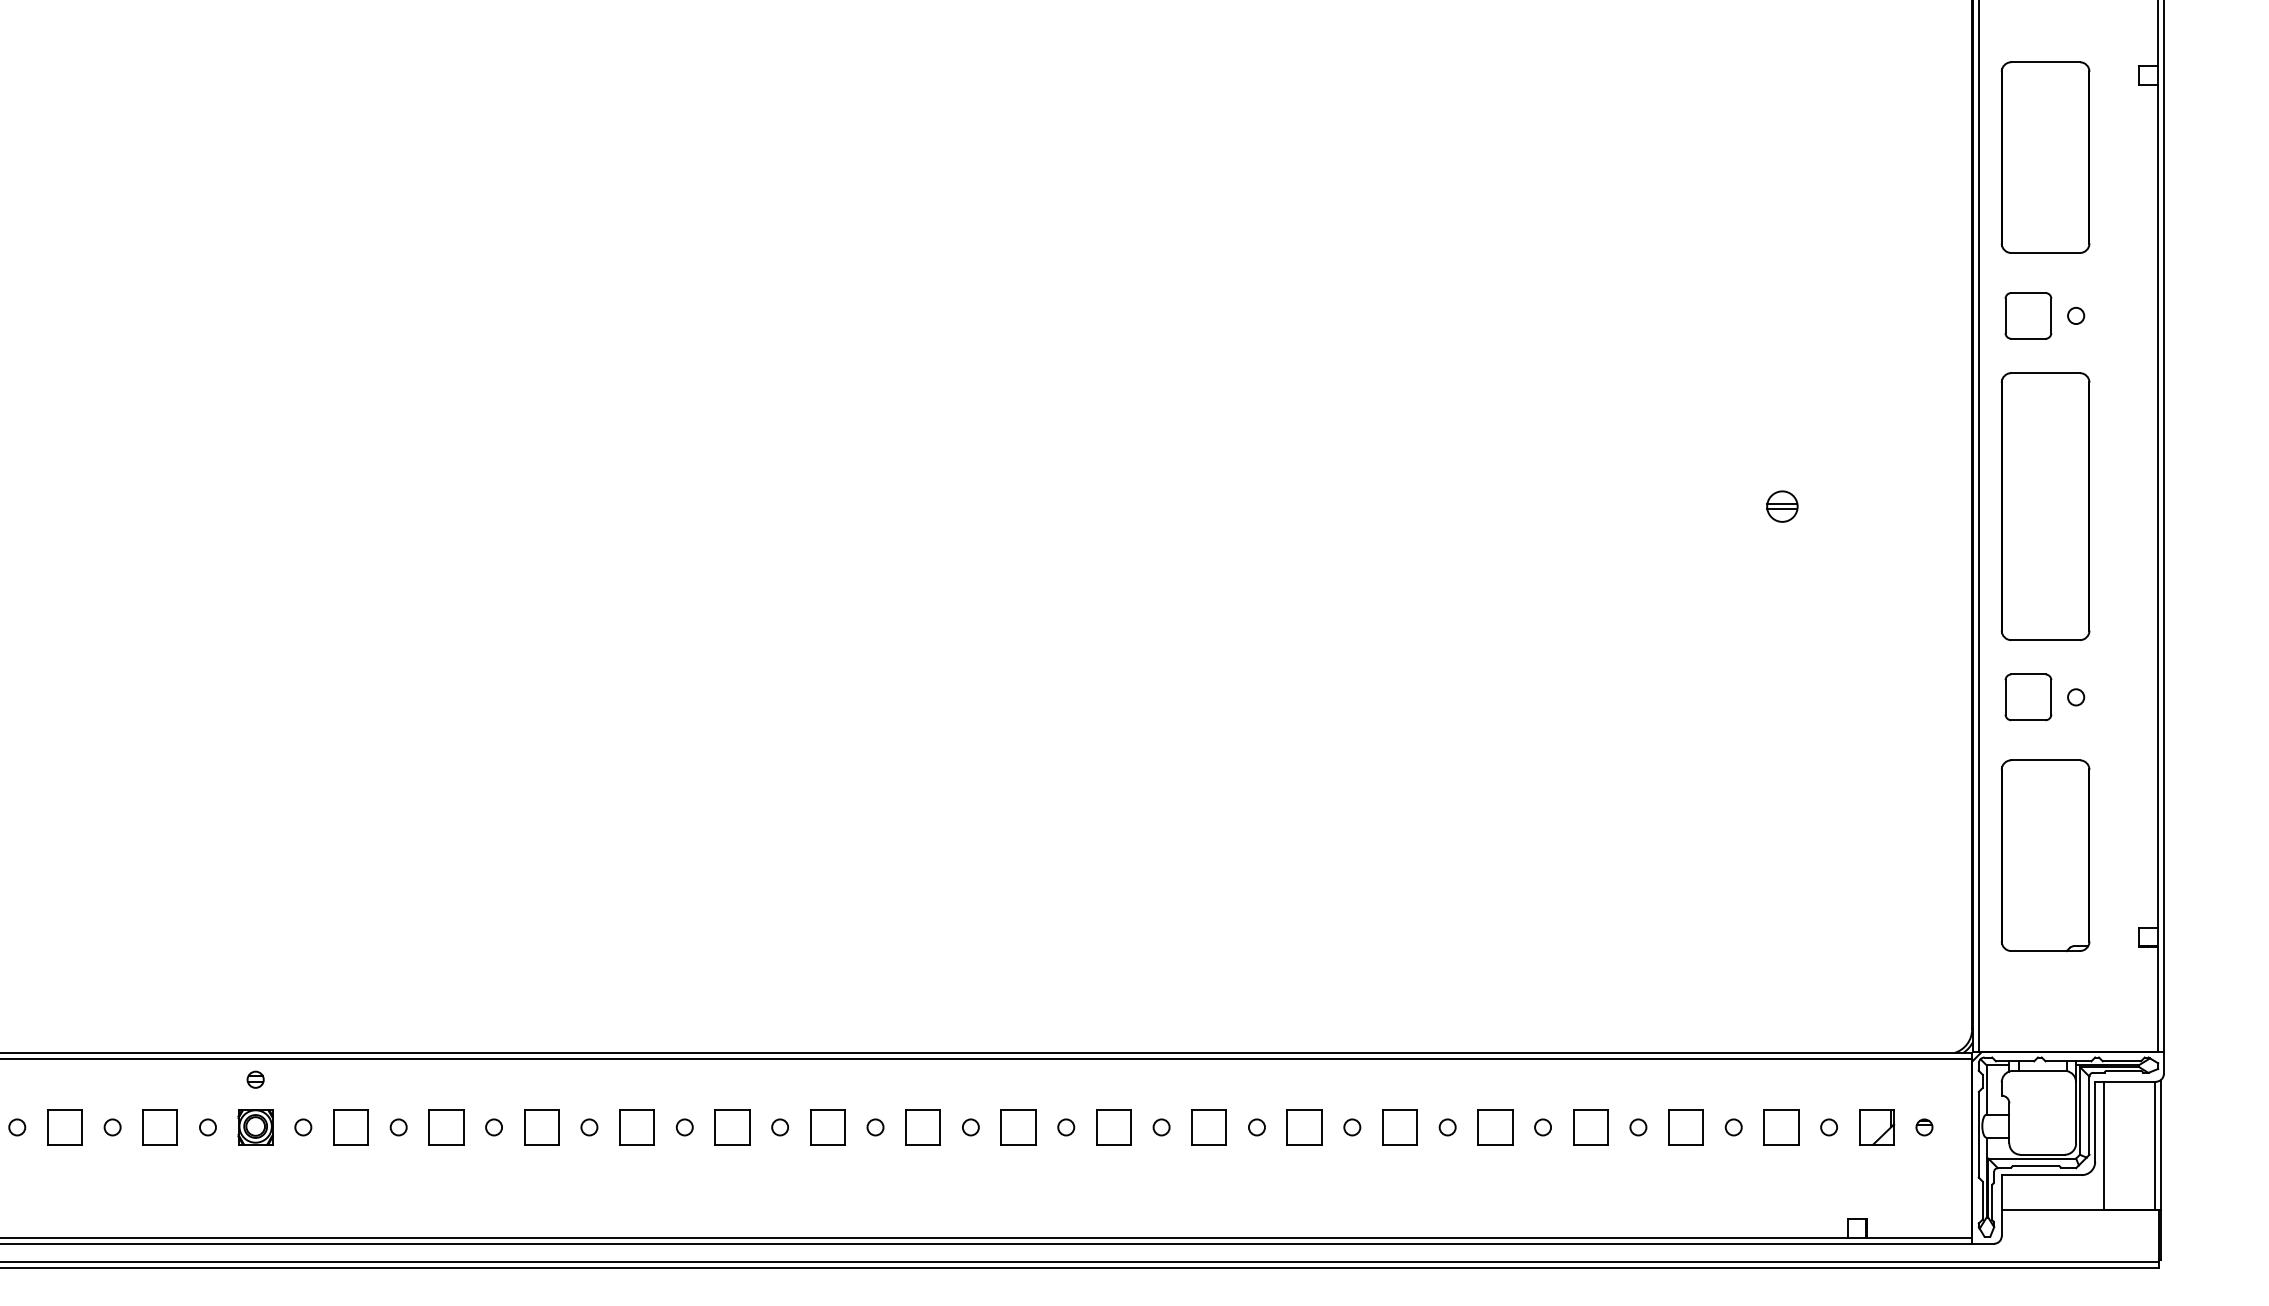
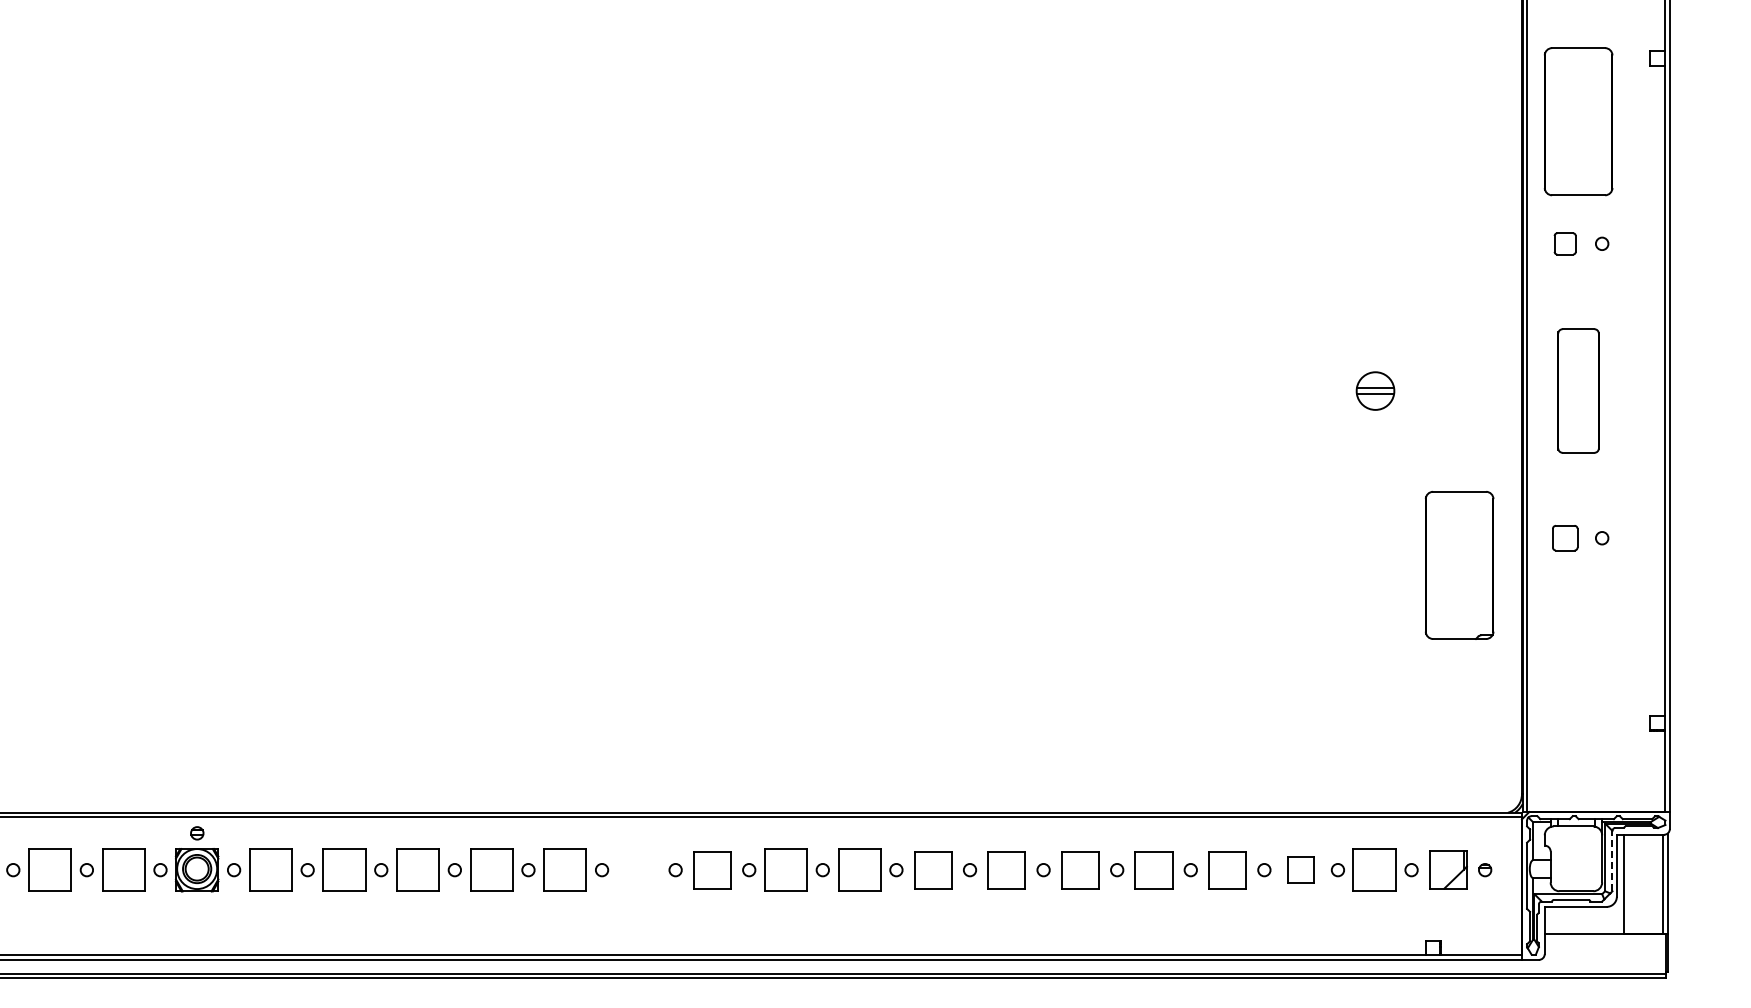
part: (2027, 315) -> (1564, 243), size x0.6
part: (1782, 505) -> (1375, 390), size x1.6
part: (2045, 505) -> (1578, 390), size x0.6
part: (2027, 696) -> (1564, 537), size x0.7
part: (2045, 855) -> (1459, 565), moved
line: (2089, 1114) -> (1612, 860), solid -> dashed
part: (64, 1126) -> (49, 869), size x1.6
part: (160, 1126) -> (123, 869), size x1.6
part: (255, 1126) -> (197, 869), size x1.6
part: (350, 1126) -> (270, 869), size x1.6
part: (446, 1126) -> (344, 869), size x1.6
part: (541, 1126) -> (417, 869), size x1.6
part: (636, 1126) -> (491, 869), size x1.6
part: (732, 1126) -> (565, 869), size x1.6
part: (827, 1126) -> (638, 869), removed
part: (923, 1126) -> (712, 869), size x1.4
part: (1017, 1126) -> (785, 869), size x1.6
part: (1113, 1126) -> (859, 869), size x1.6
part: (1208, 1126) -> (932, 869), size x1.4
part: (1304, 1126) -> (1006, 869), size x1.4
part: (1400, 1126) -> (1080, 869), size x1.4
part: (1494, 1126) -> (1153, 869), size x1.4
part: (1590, 1126) -> (1227, 869), size x1.4
part: (1781, 1126) -> (1374, 869), size x1.6
part: (1876, 1127) -> (1448, 870), size x1.4

